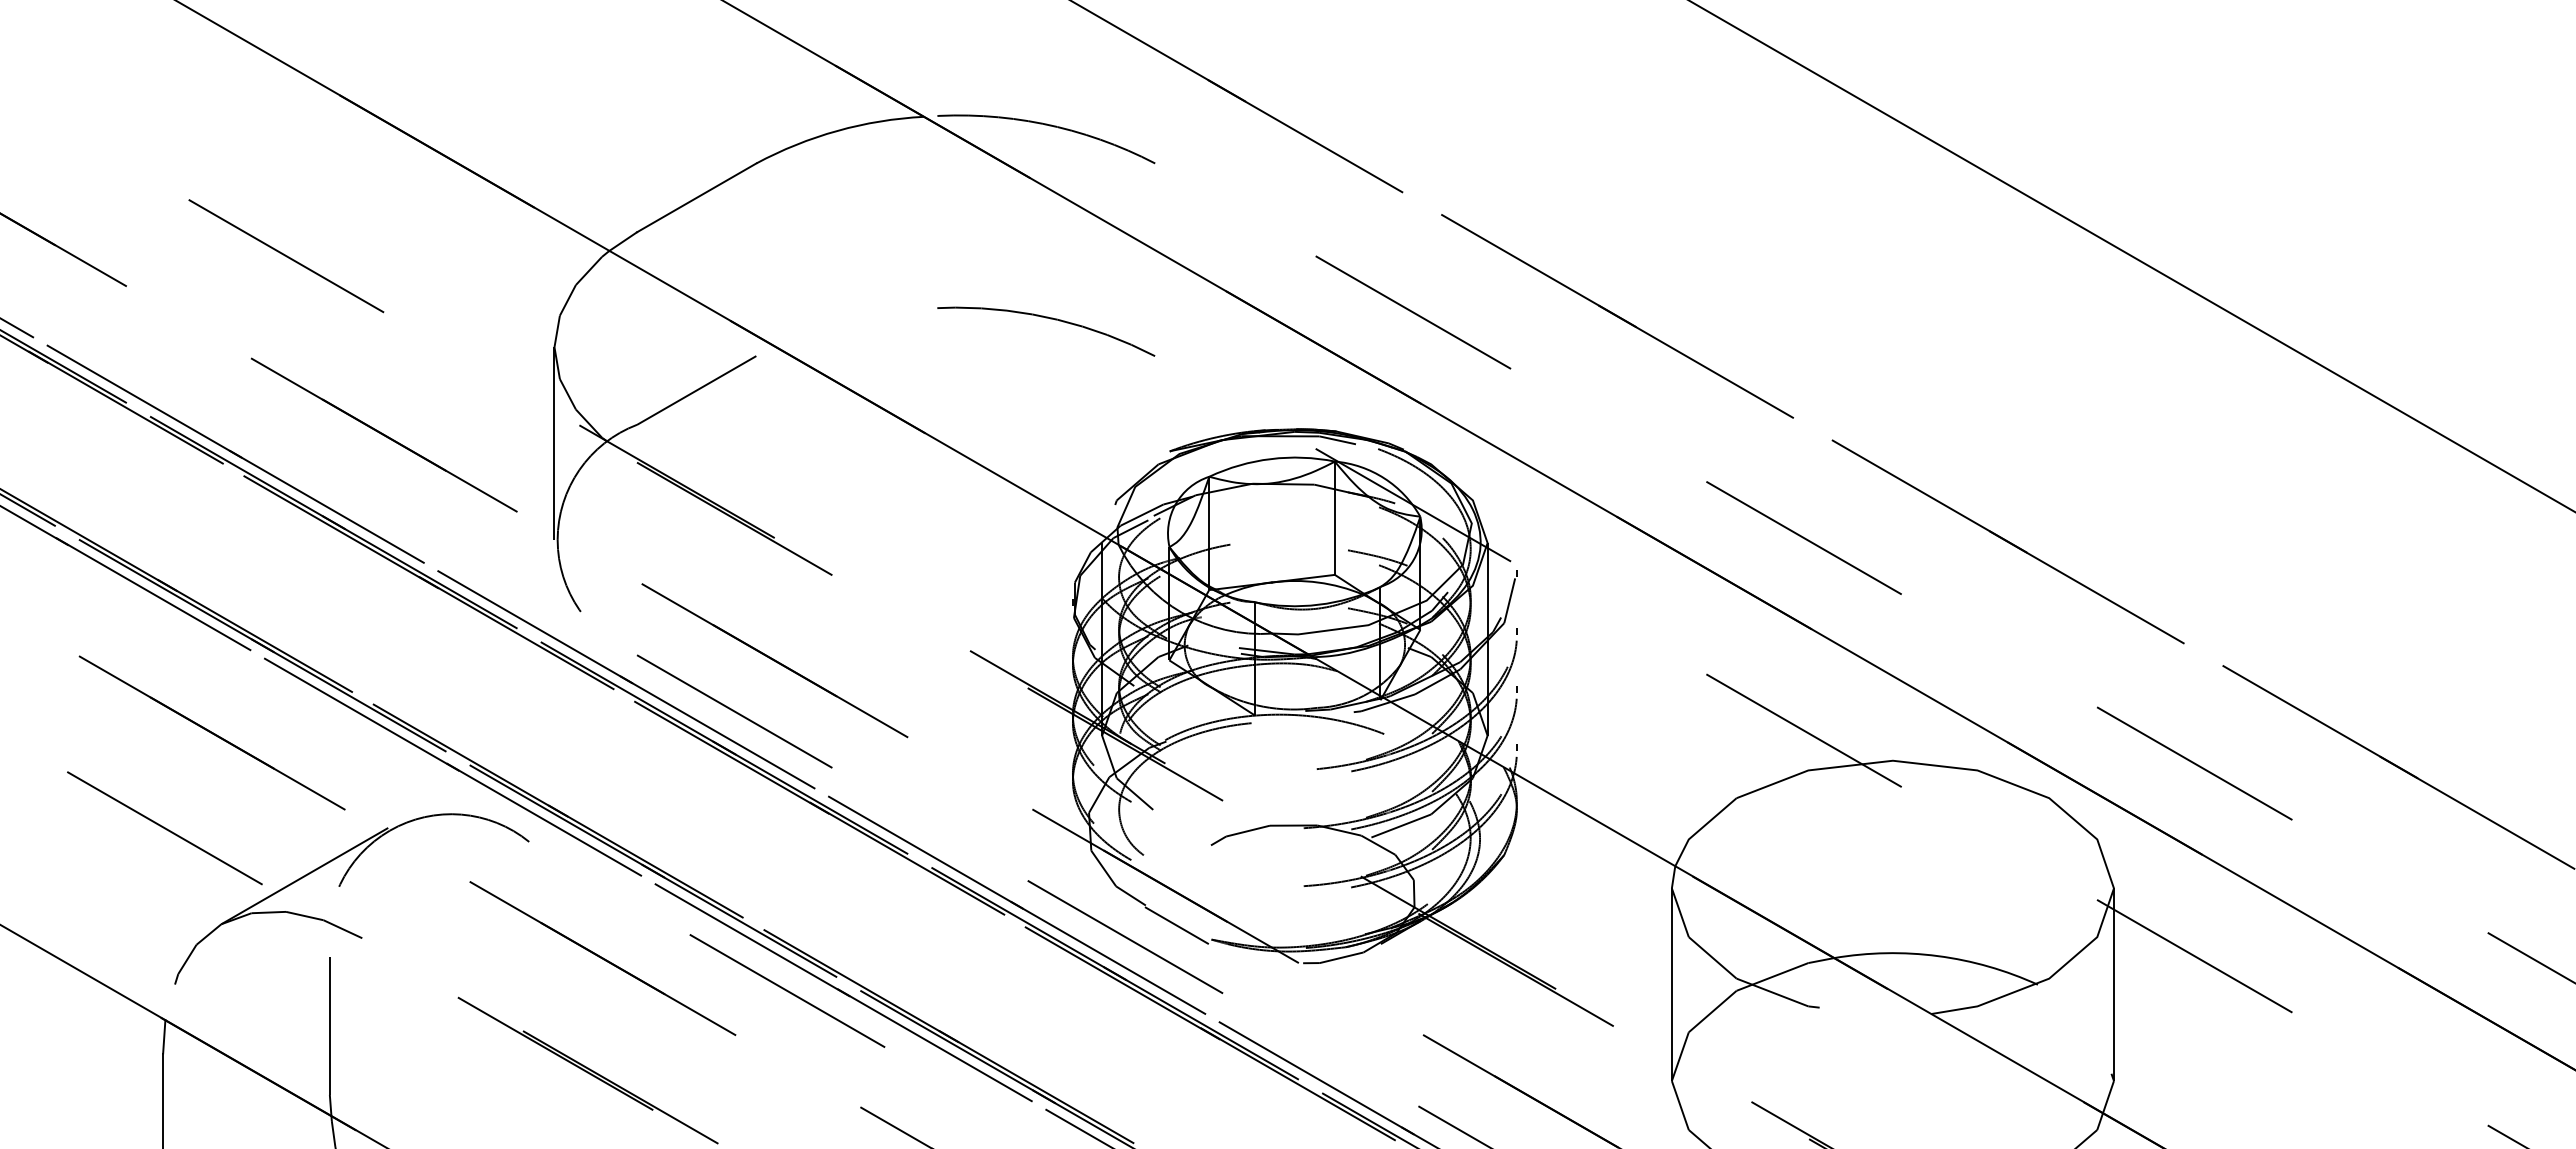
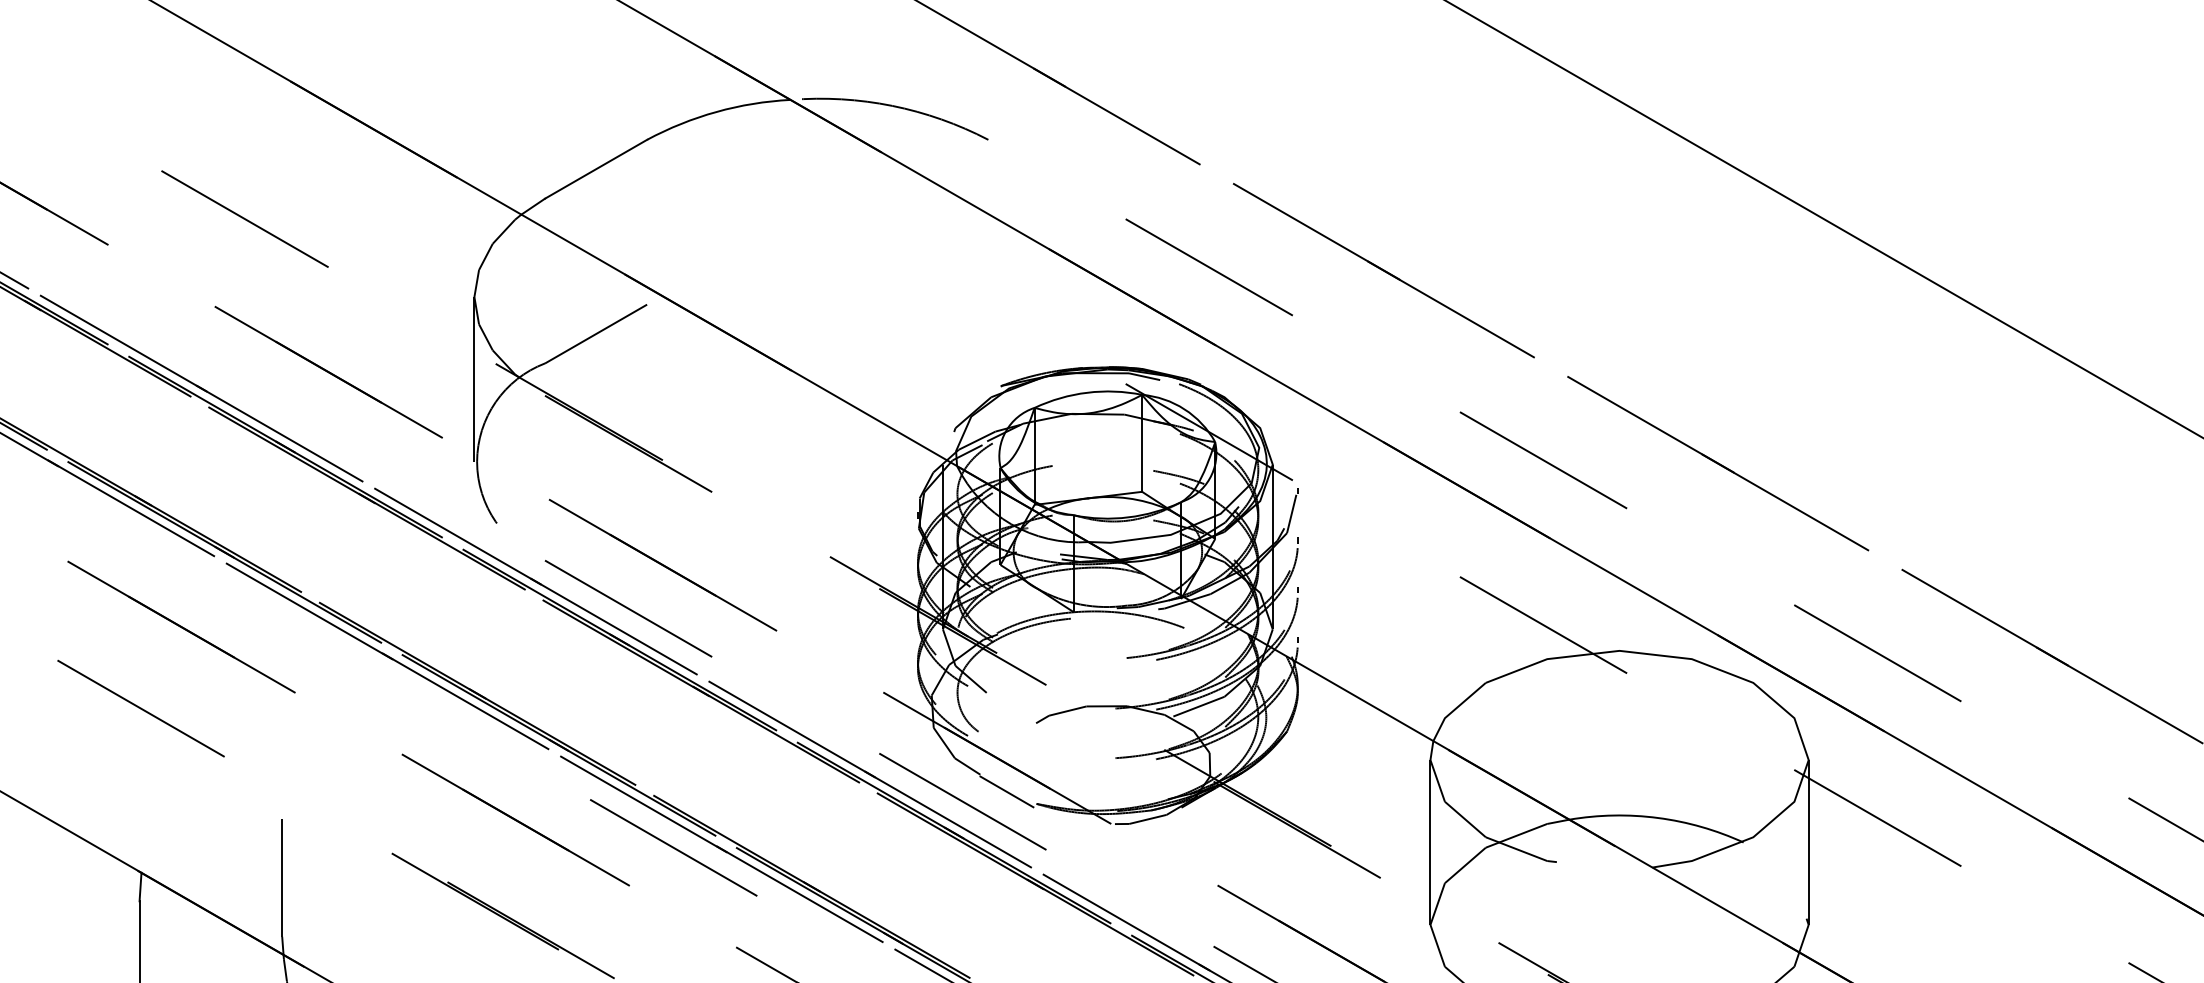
arc: (1050, 319) -> (898, 273), removed
part: (340, 886) -> (291, 758), removed

